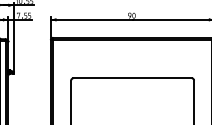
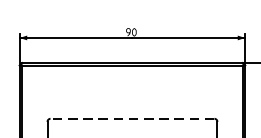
line: (132, 78) -> (132, 119), solid -> dashed

